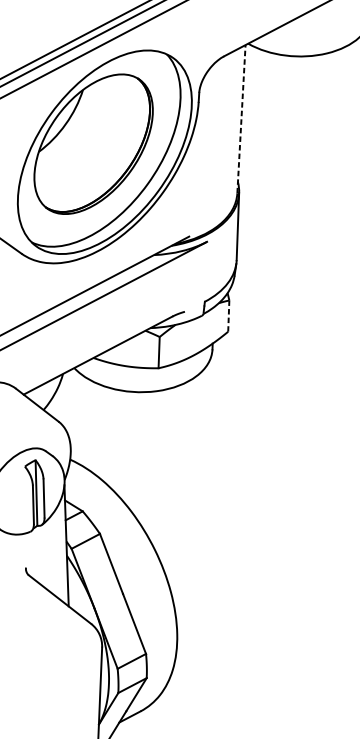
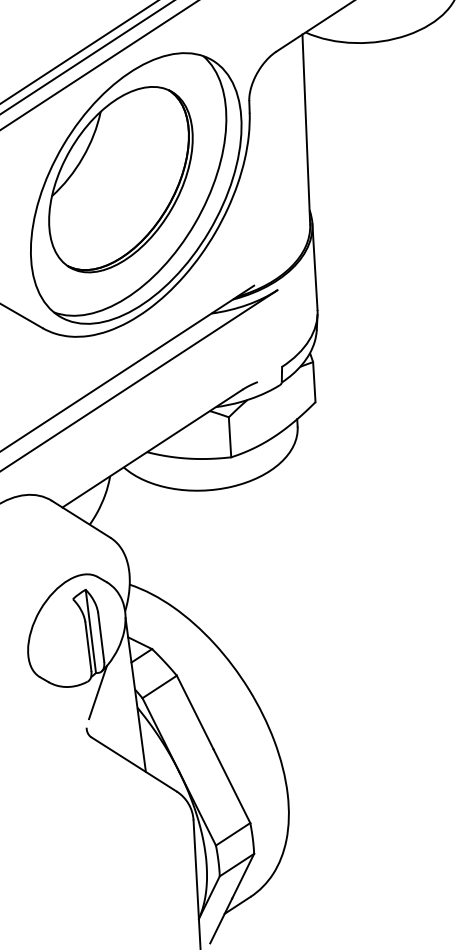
line: (241, 119) -> (306, 129), dashed -> solid
line: (228, 316) -> (314, 382), dashed -> solid
line: (37, 541) -> (97, 692), added

